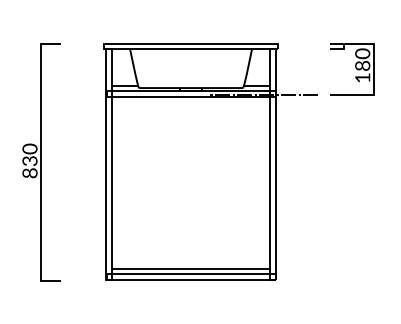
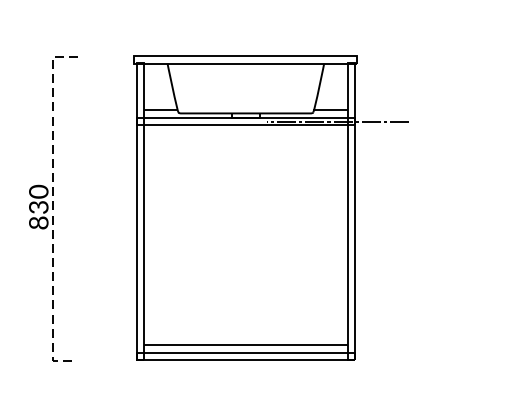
part: (352, 69) -> (453, 89), removed
line: (41, 162) -> (53, 209), solid -> dashed

